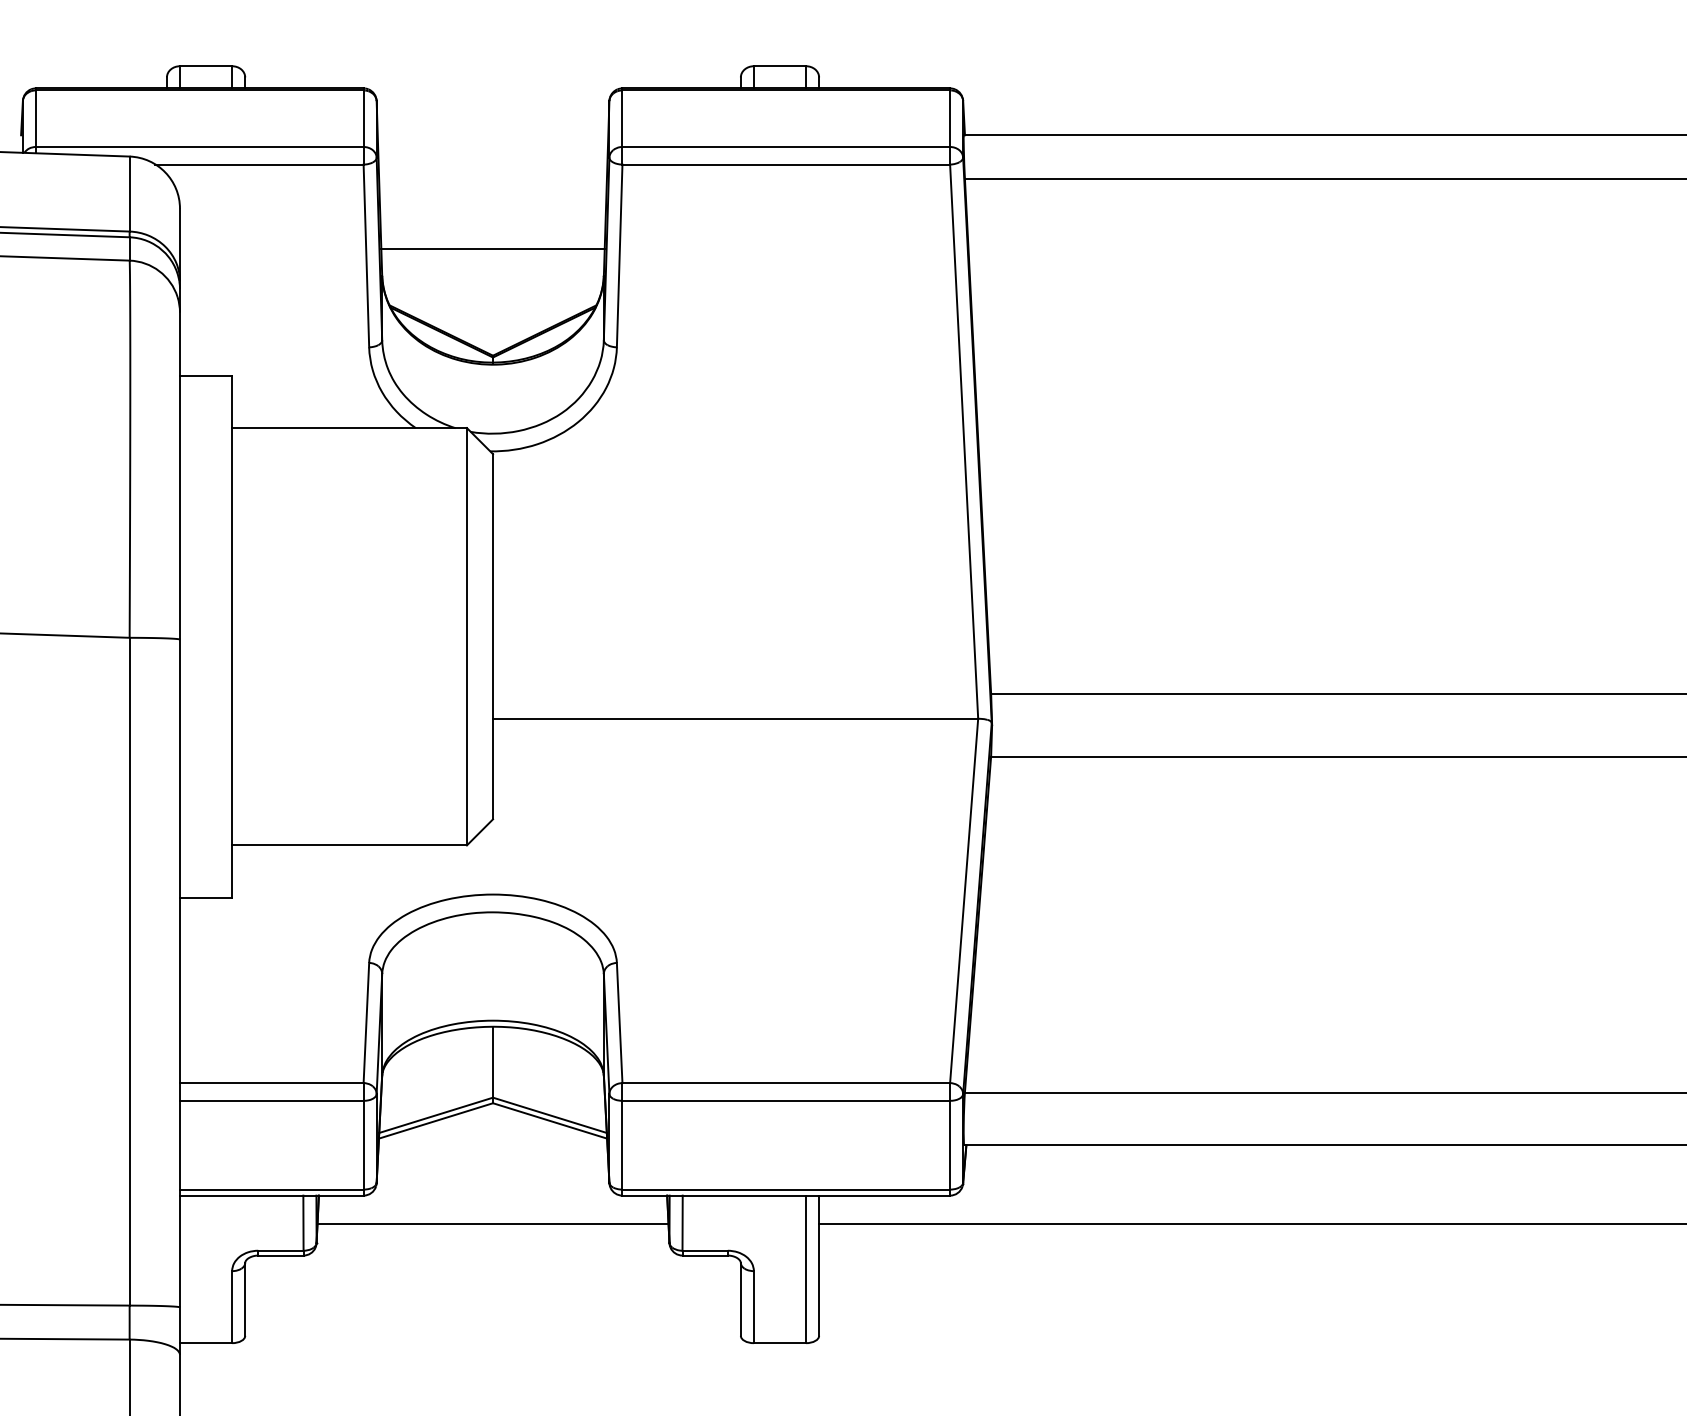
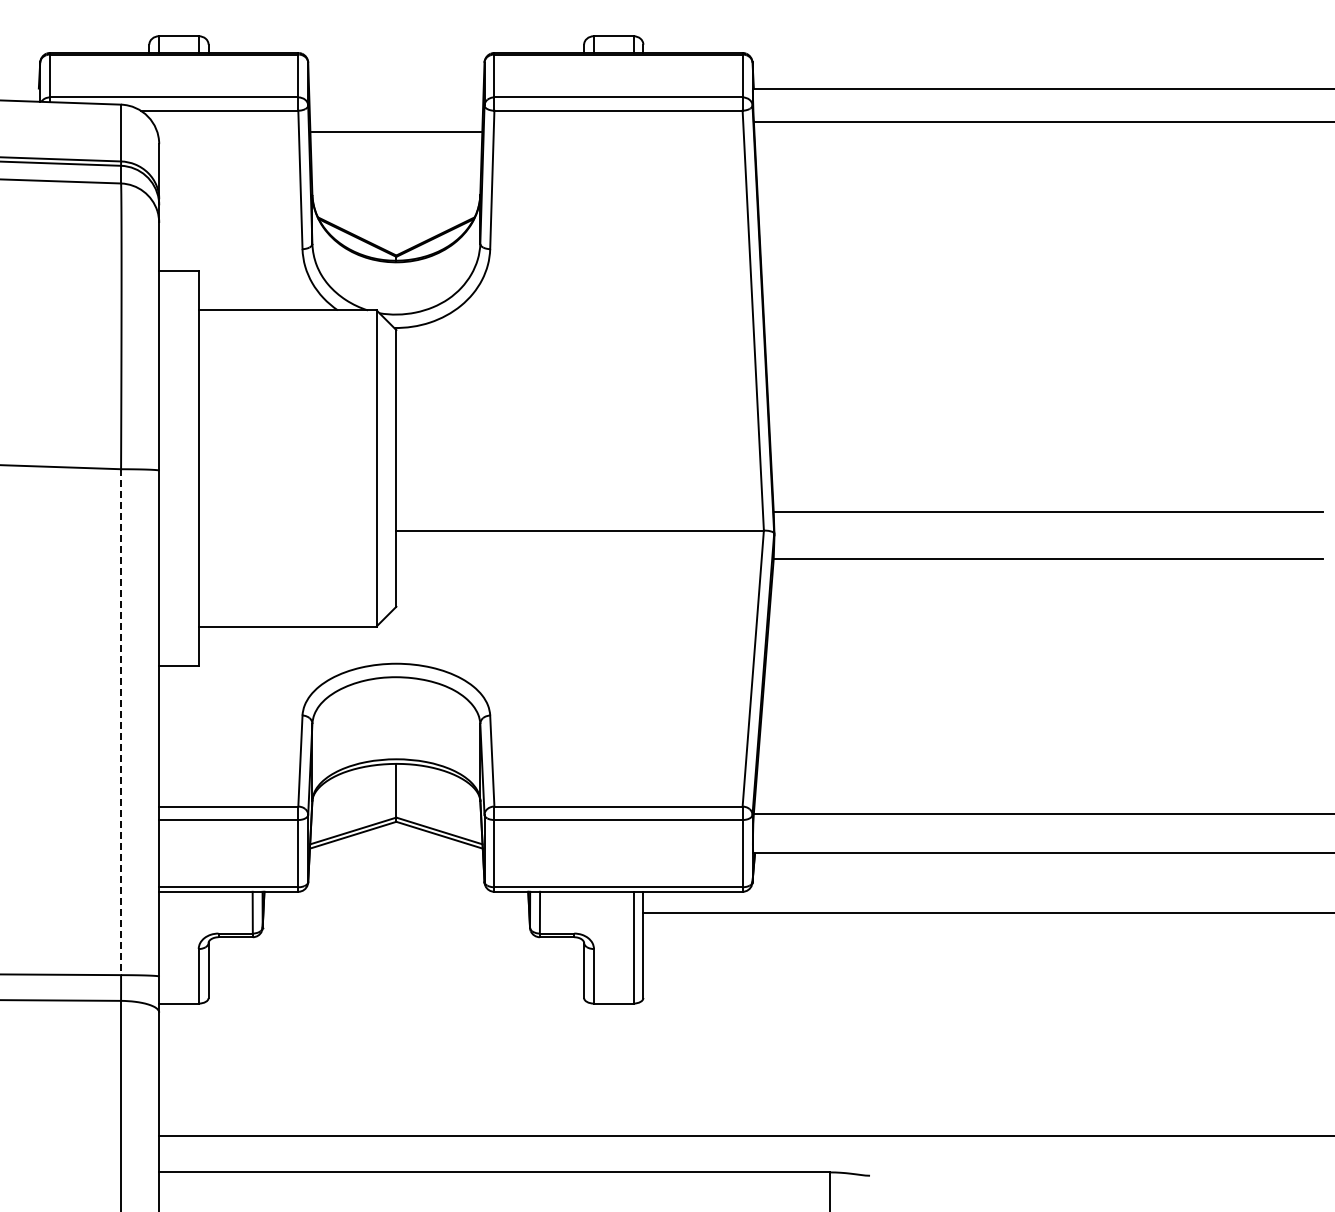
line: (491, 248) -> (395, 132), moved
line: (130, 972) -> (121, 722), solid -> dashed
line: (493, 1224) -> (396, 913), removed

